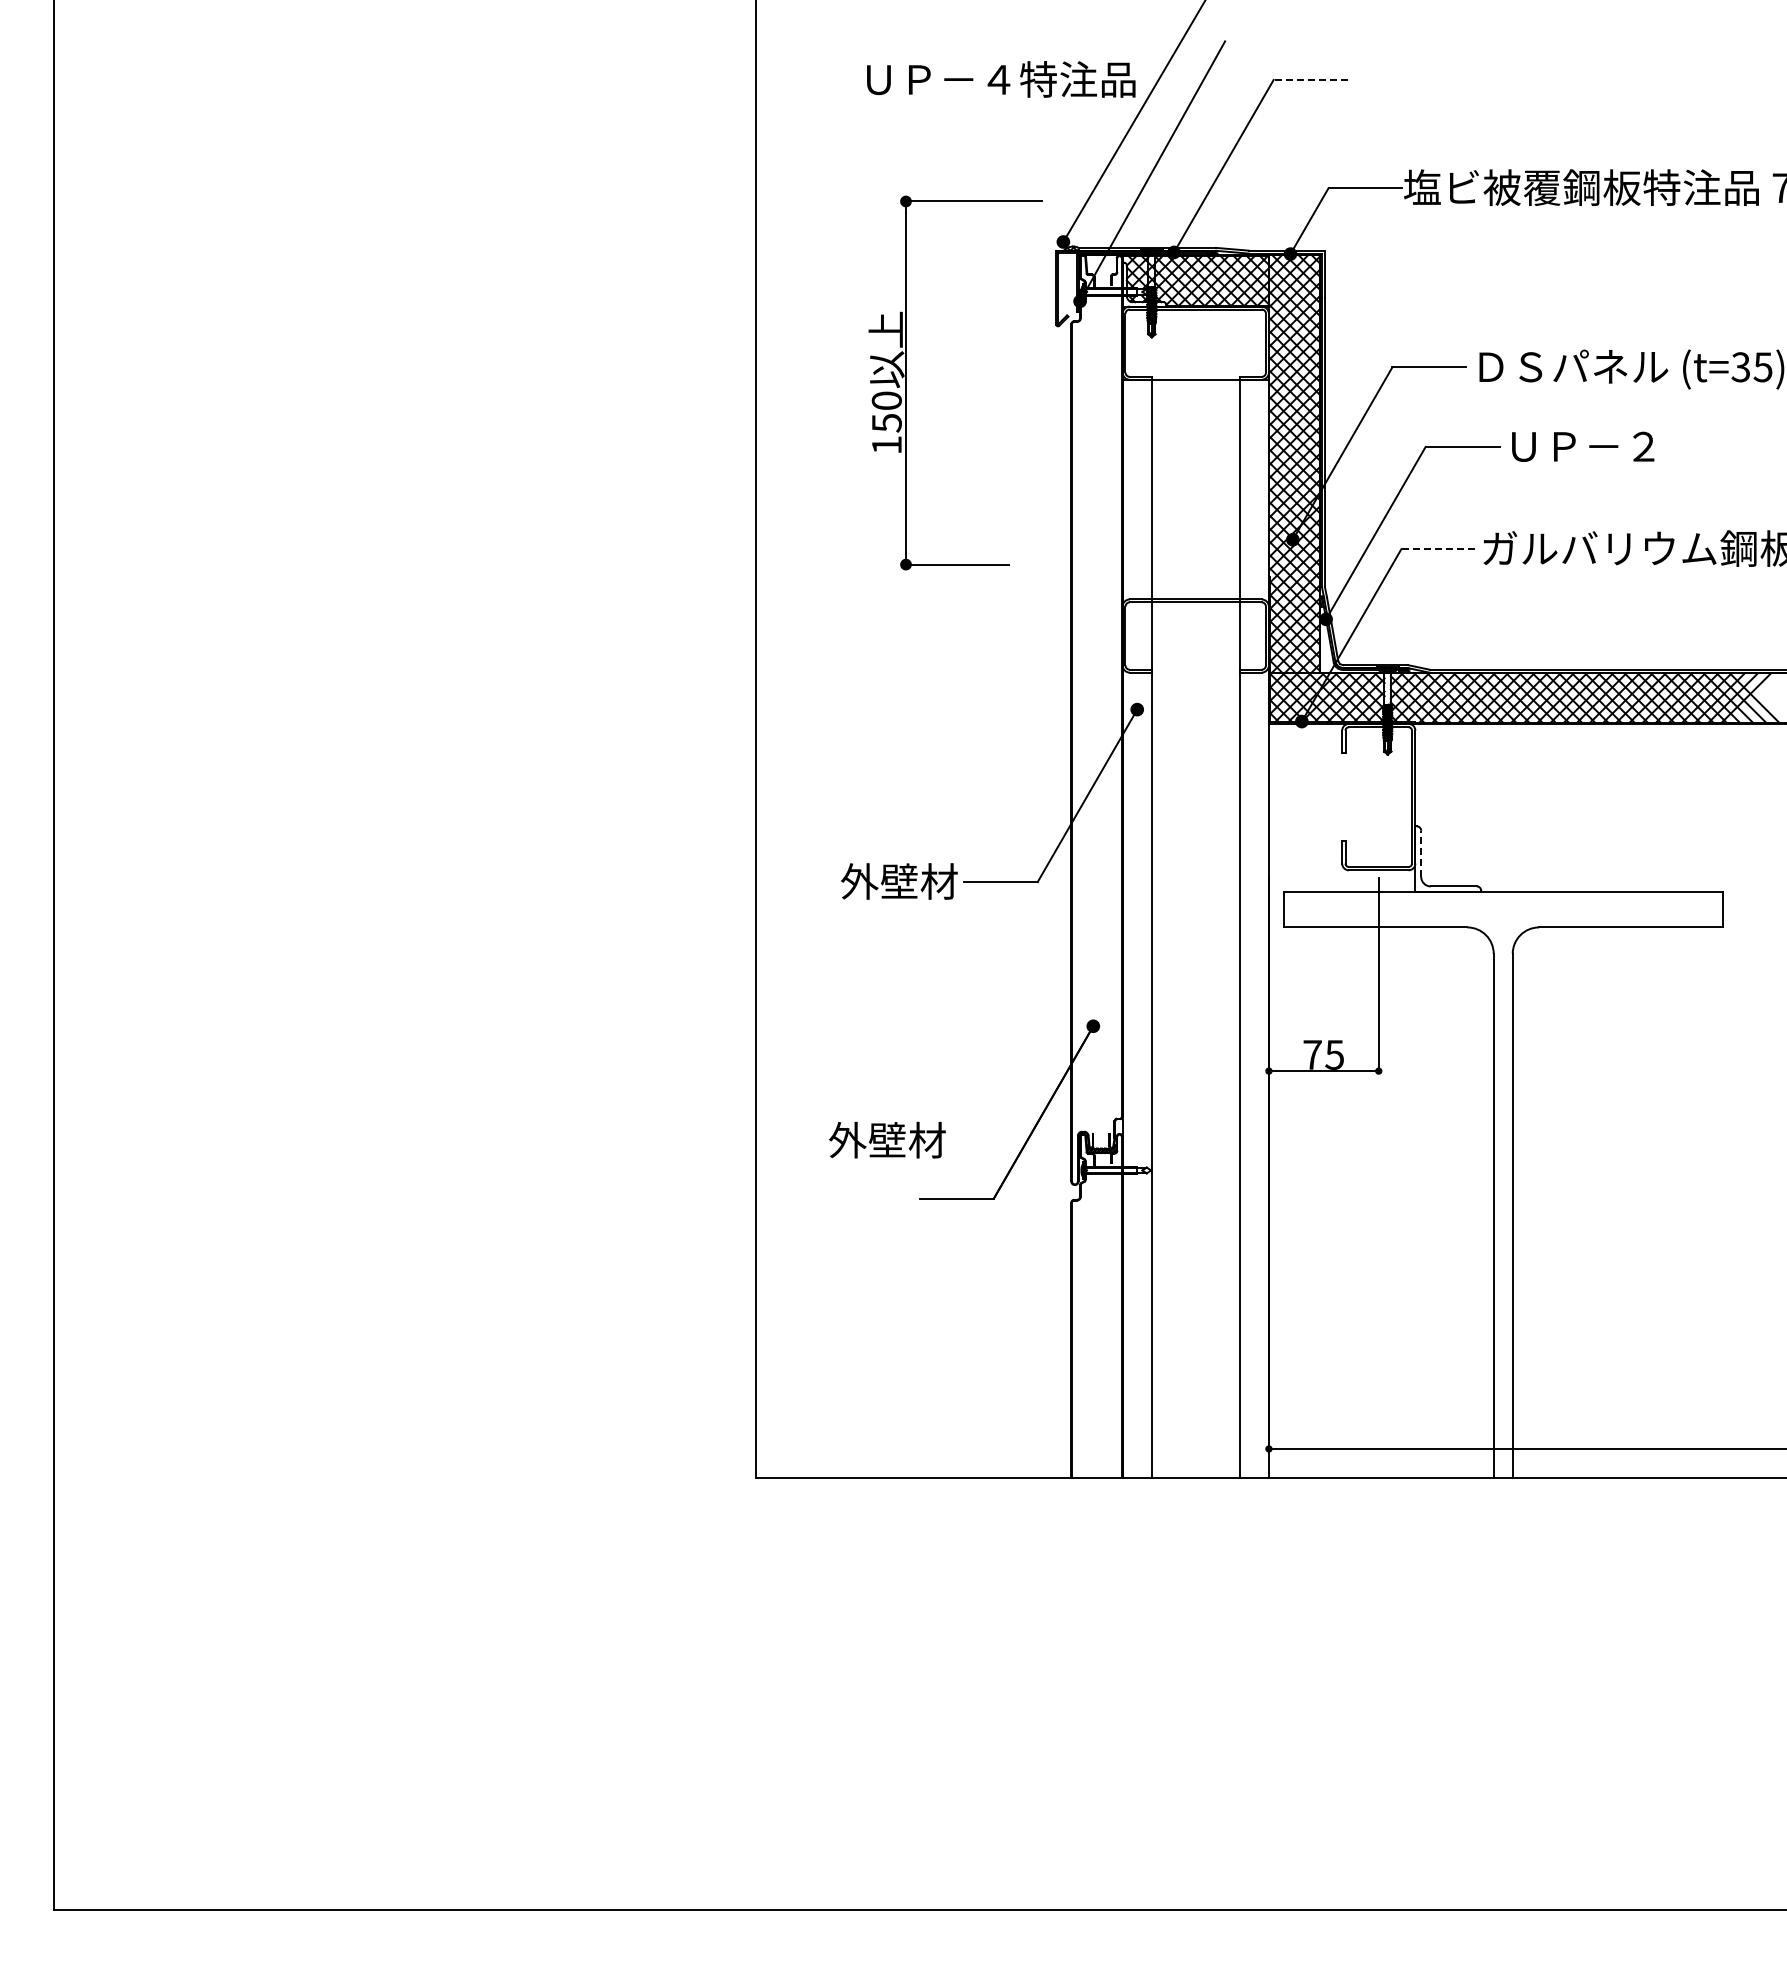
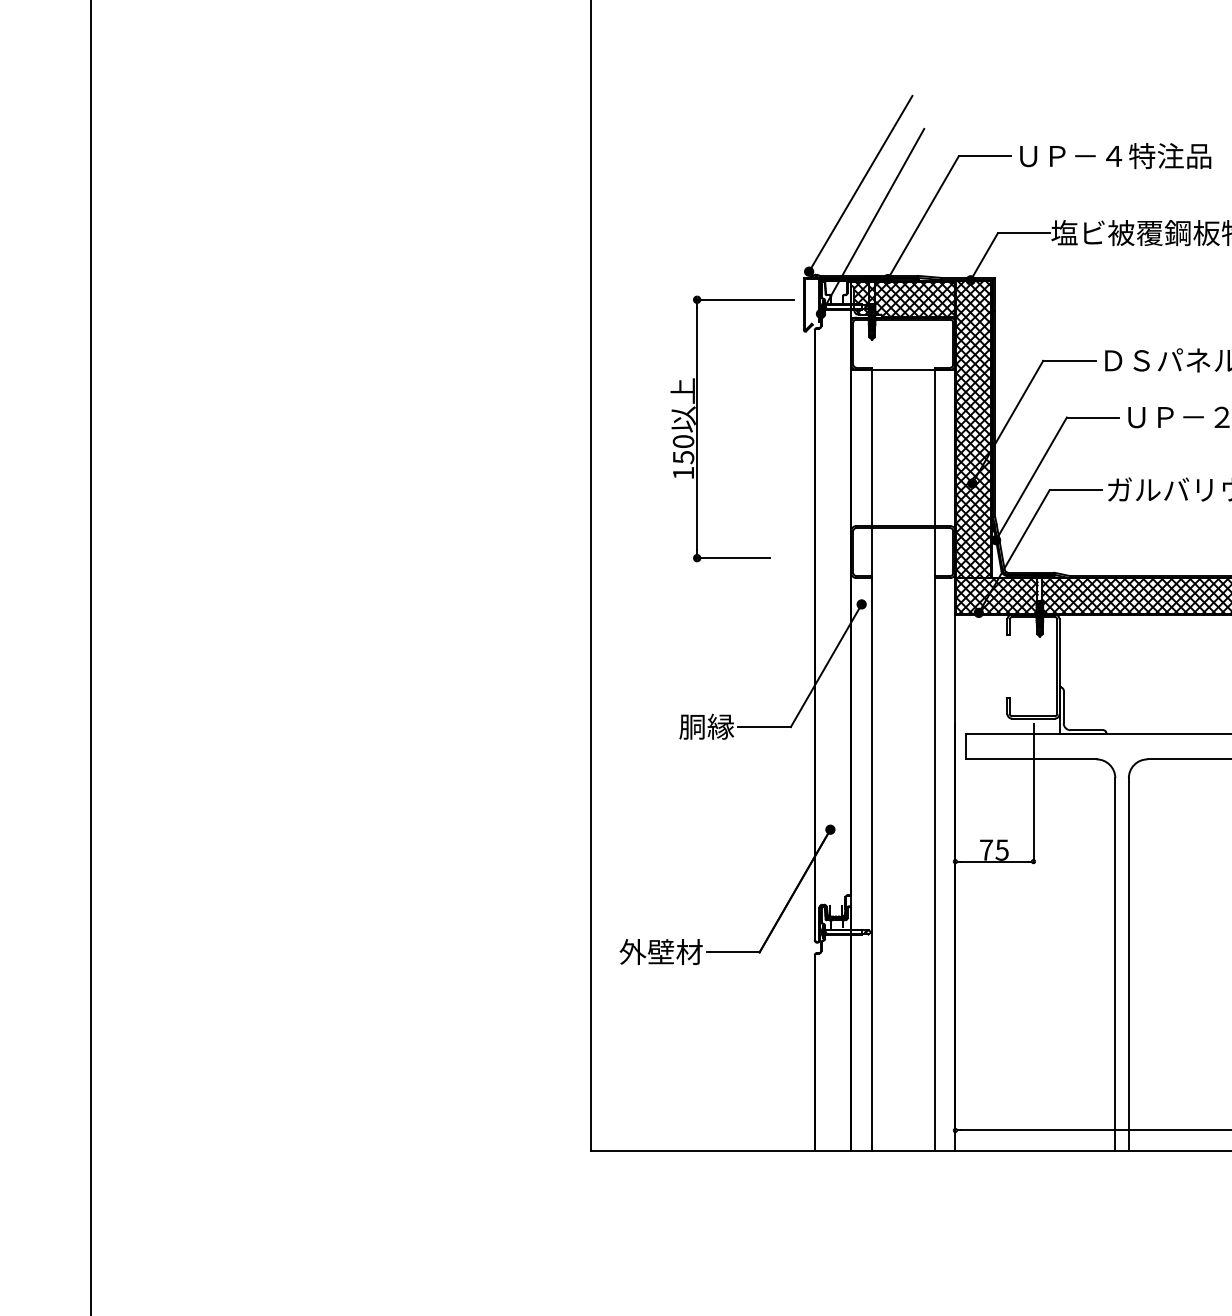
text: (1001, 79) -> (1115, 156), moved
line: (1310, 80) -> (984, 156), dashed -> solid
part: (906, 382) -> (697, 428), moved
line: (1438, 549) -> (1076, 490), dashed -> solid
line: (1421, 853) -> (1063, 706), dashed -> solid
text: (899, 881) -> (692, 726), 外壁材 -> 胴縁
text: (887, 1139) -> (661, 951), moved

